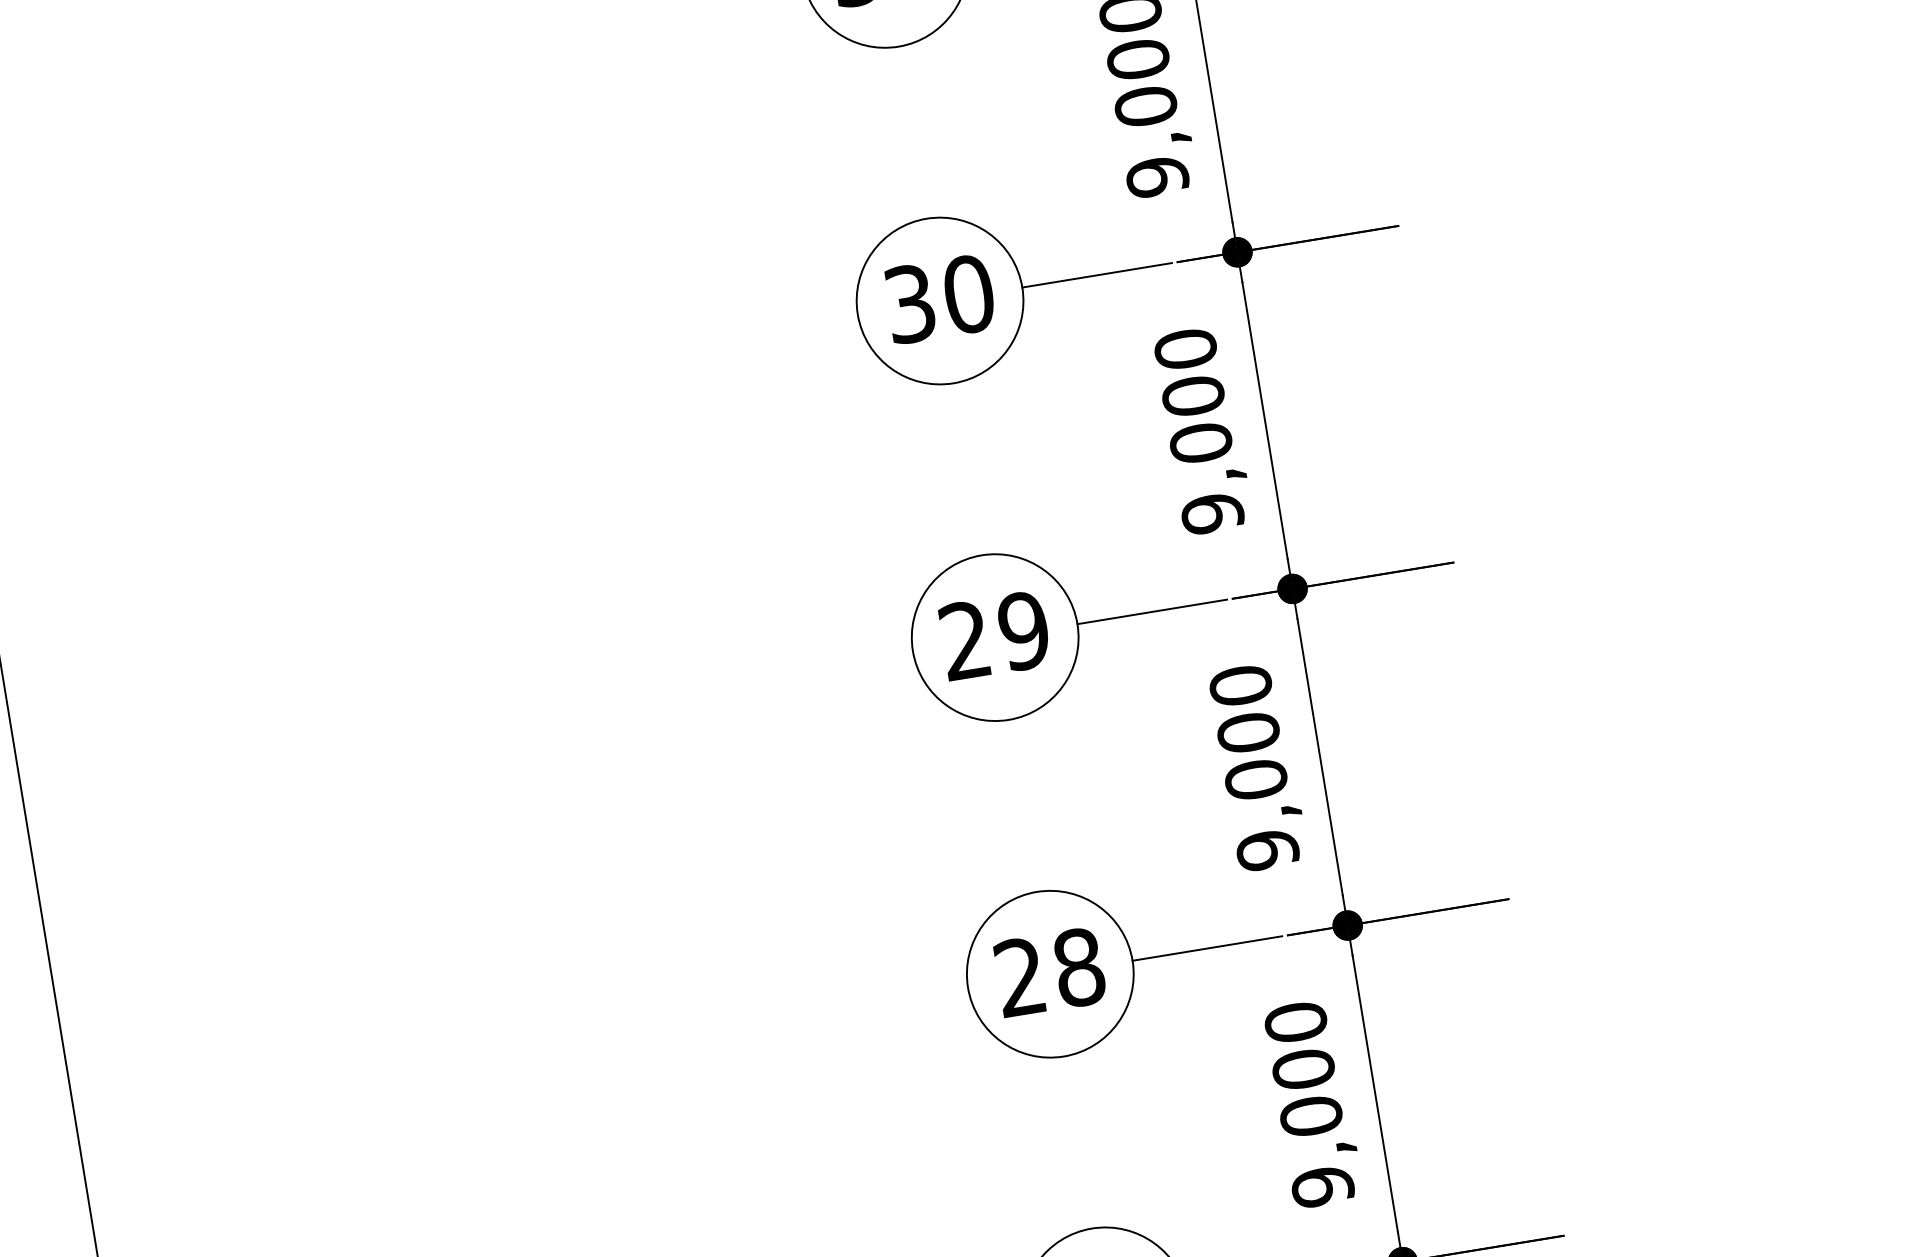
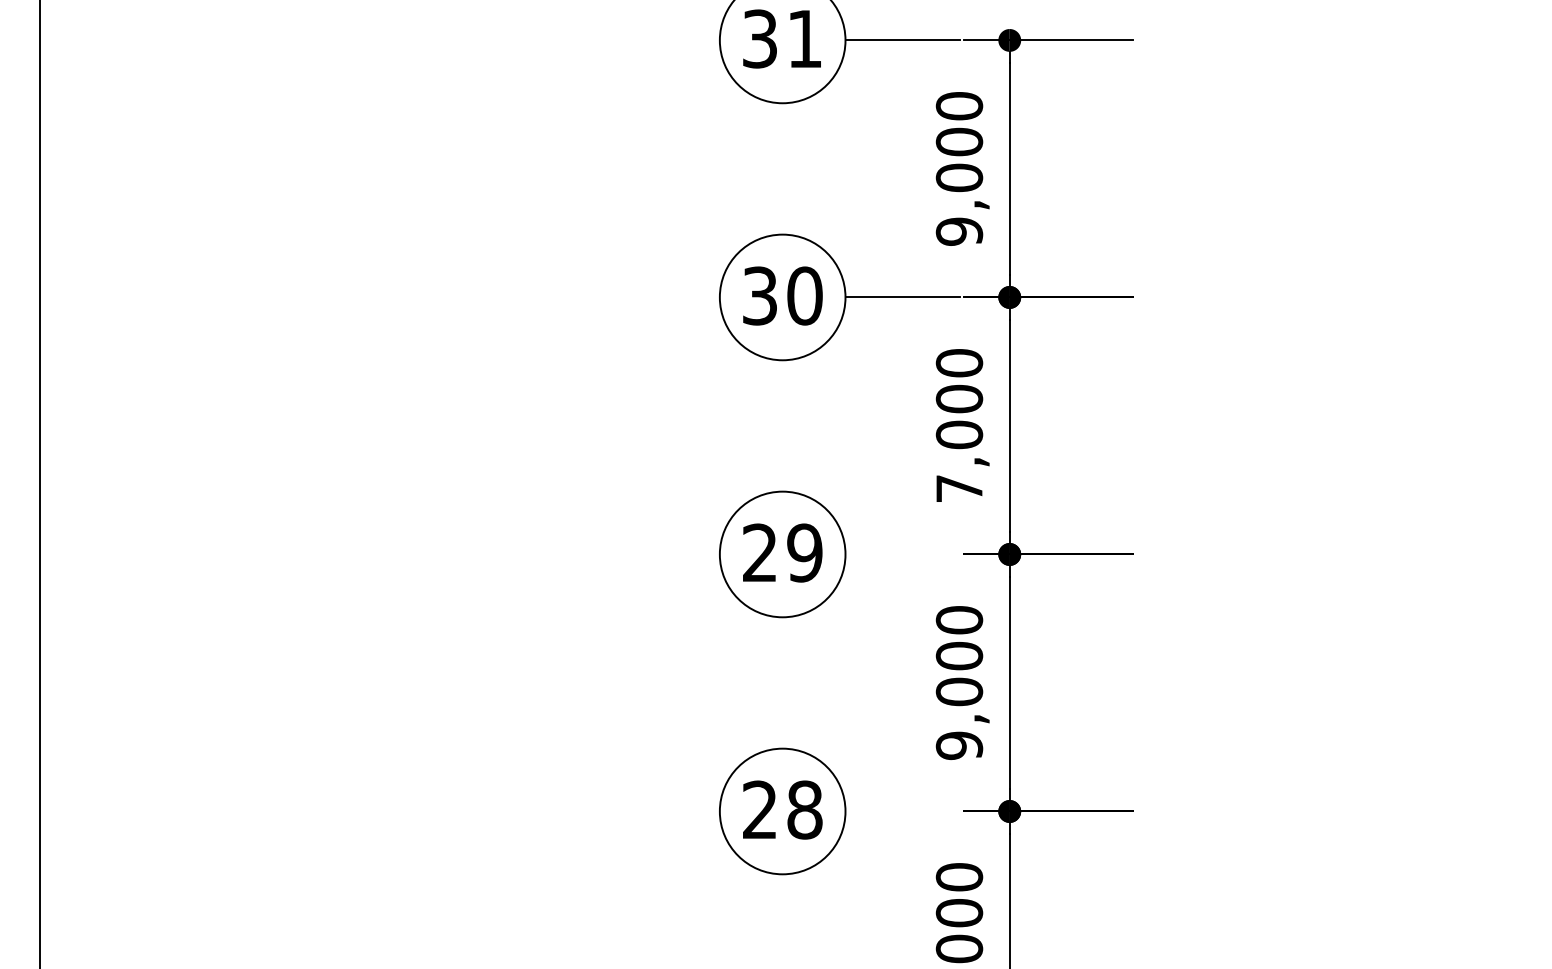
text: (1212, 513) -> (959, 488), 9,000 -> 7,000
line: (1152, 611) -> (902, 554), removed
line: (1207, 948) -> (902, 811), removed

